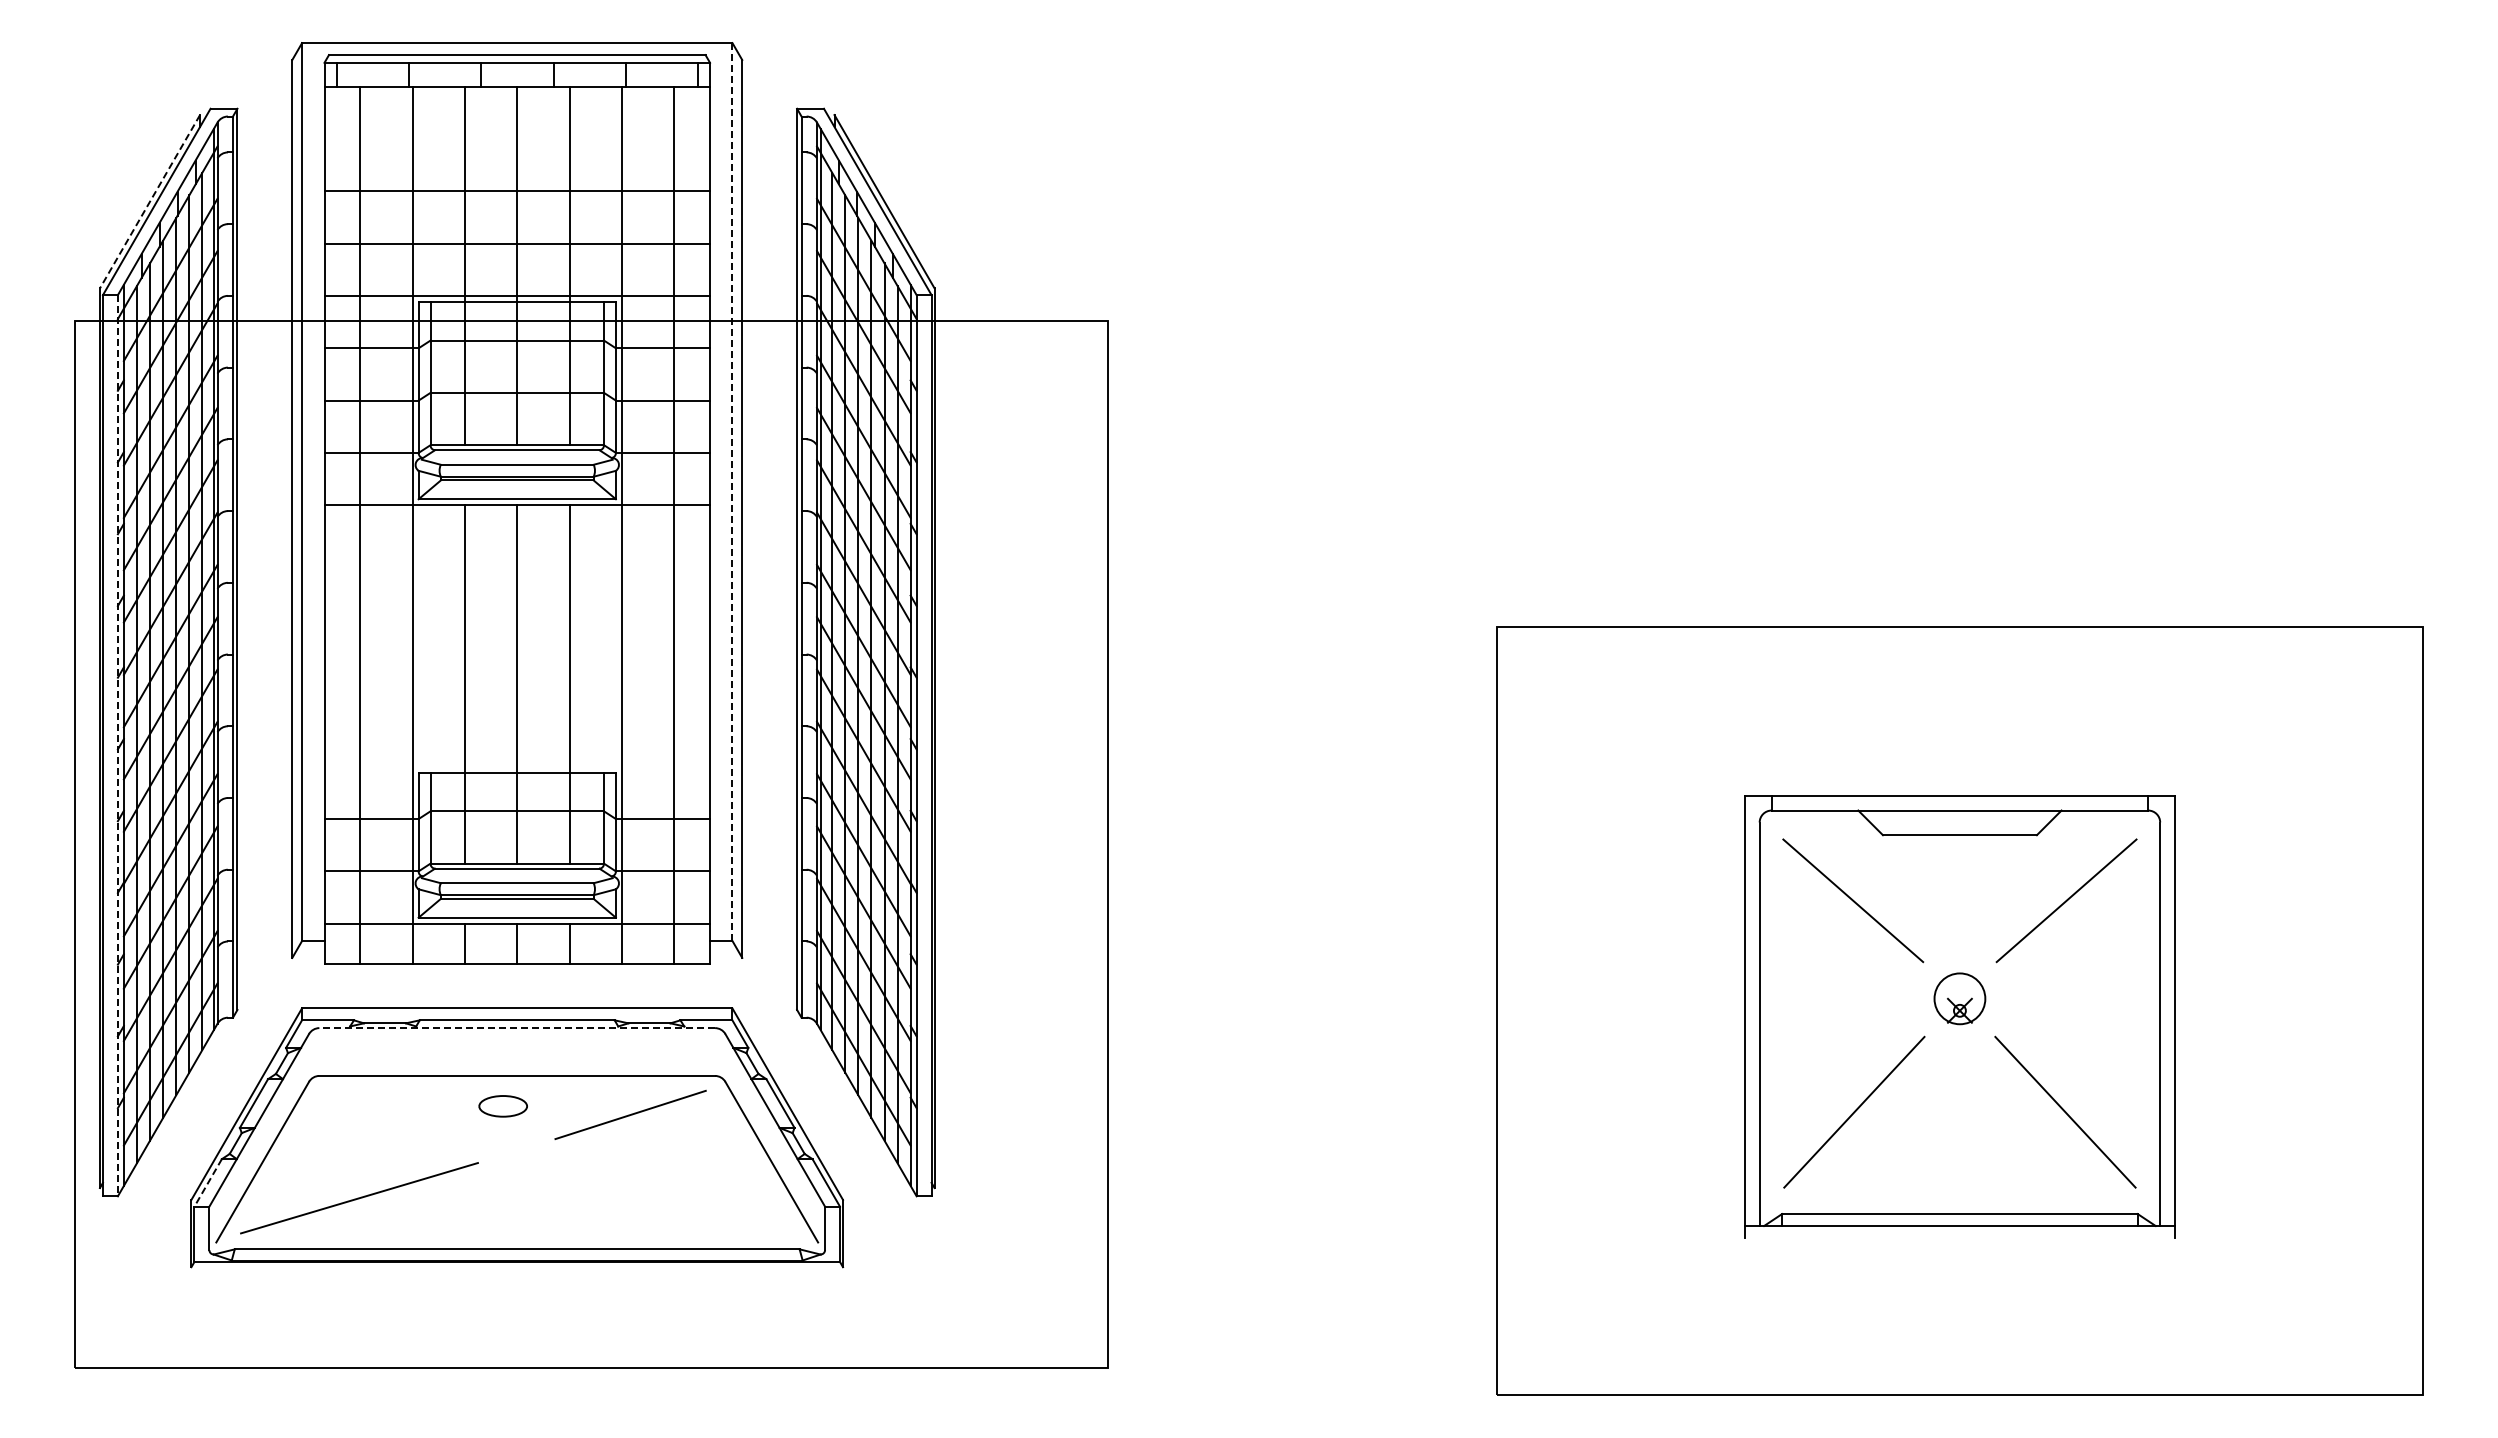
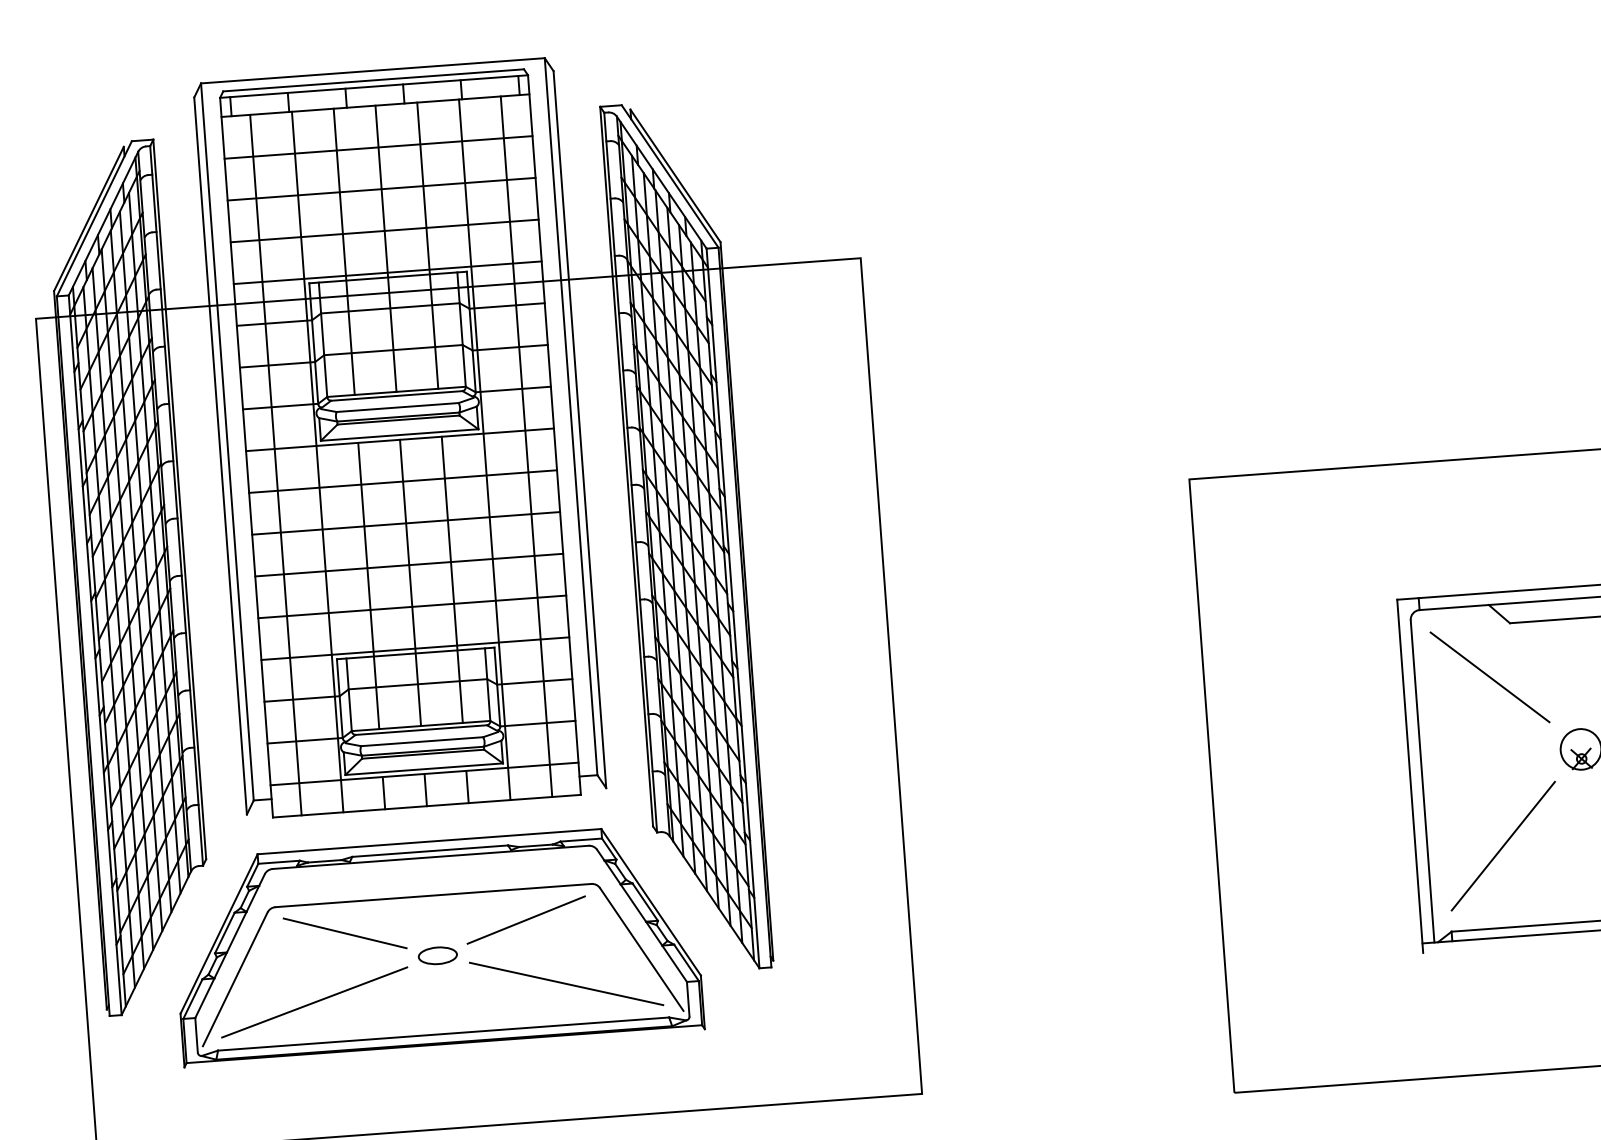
line: (517, 139) -> (378, 147), added
line: (149, 202) -> (88, 219), dashed -> solid
line: (732, 492) -> (571, 417), dashed -> solid
line: (517, 557) -> (403, 481), added
line: (517, 609) -> (406, 523), added
line: (517, 662) -> (409, 565), added
line: (517, 714) -> (412, 606), added
line: (117, 745) -> (94, 655), dashed -> solid
line: (517, 766) -> (415, 648), added
line: (517, 1028) -> (430, 857), dashed -> solid
part: (502, 1106) -> (437, 955), moved
line: (403, 1114) -> (344, 933), added
line: (207, 1183) -> (192, 999), dashed -> solid
line: (674, 1198) -> (566, 984), added

